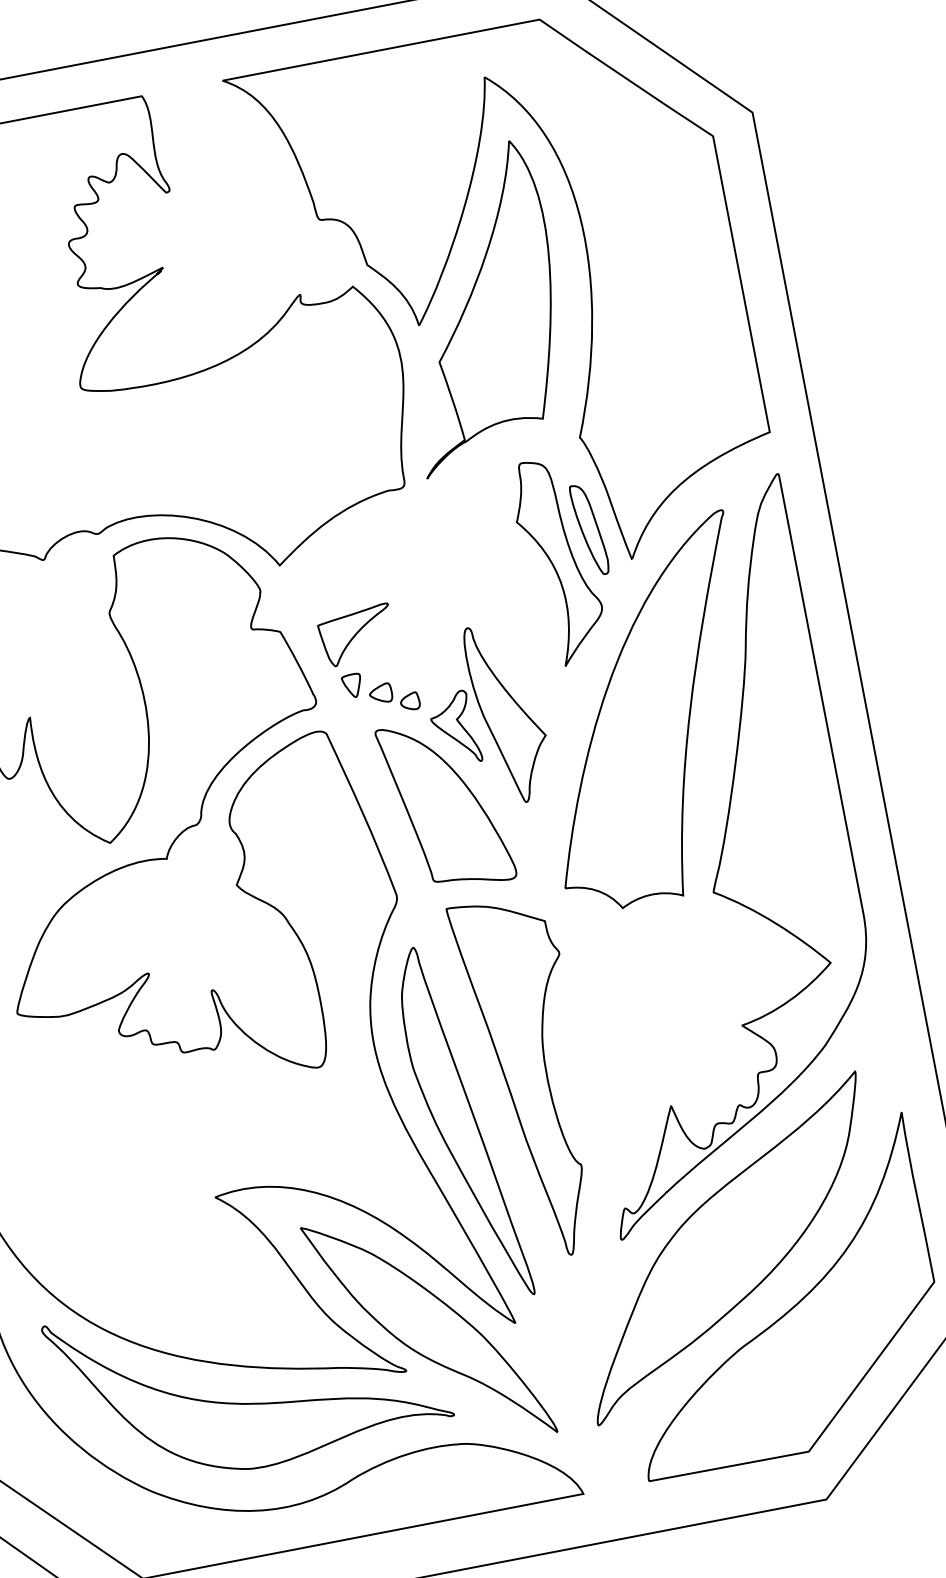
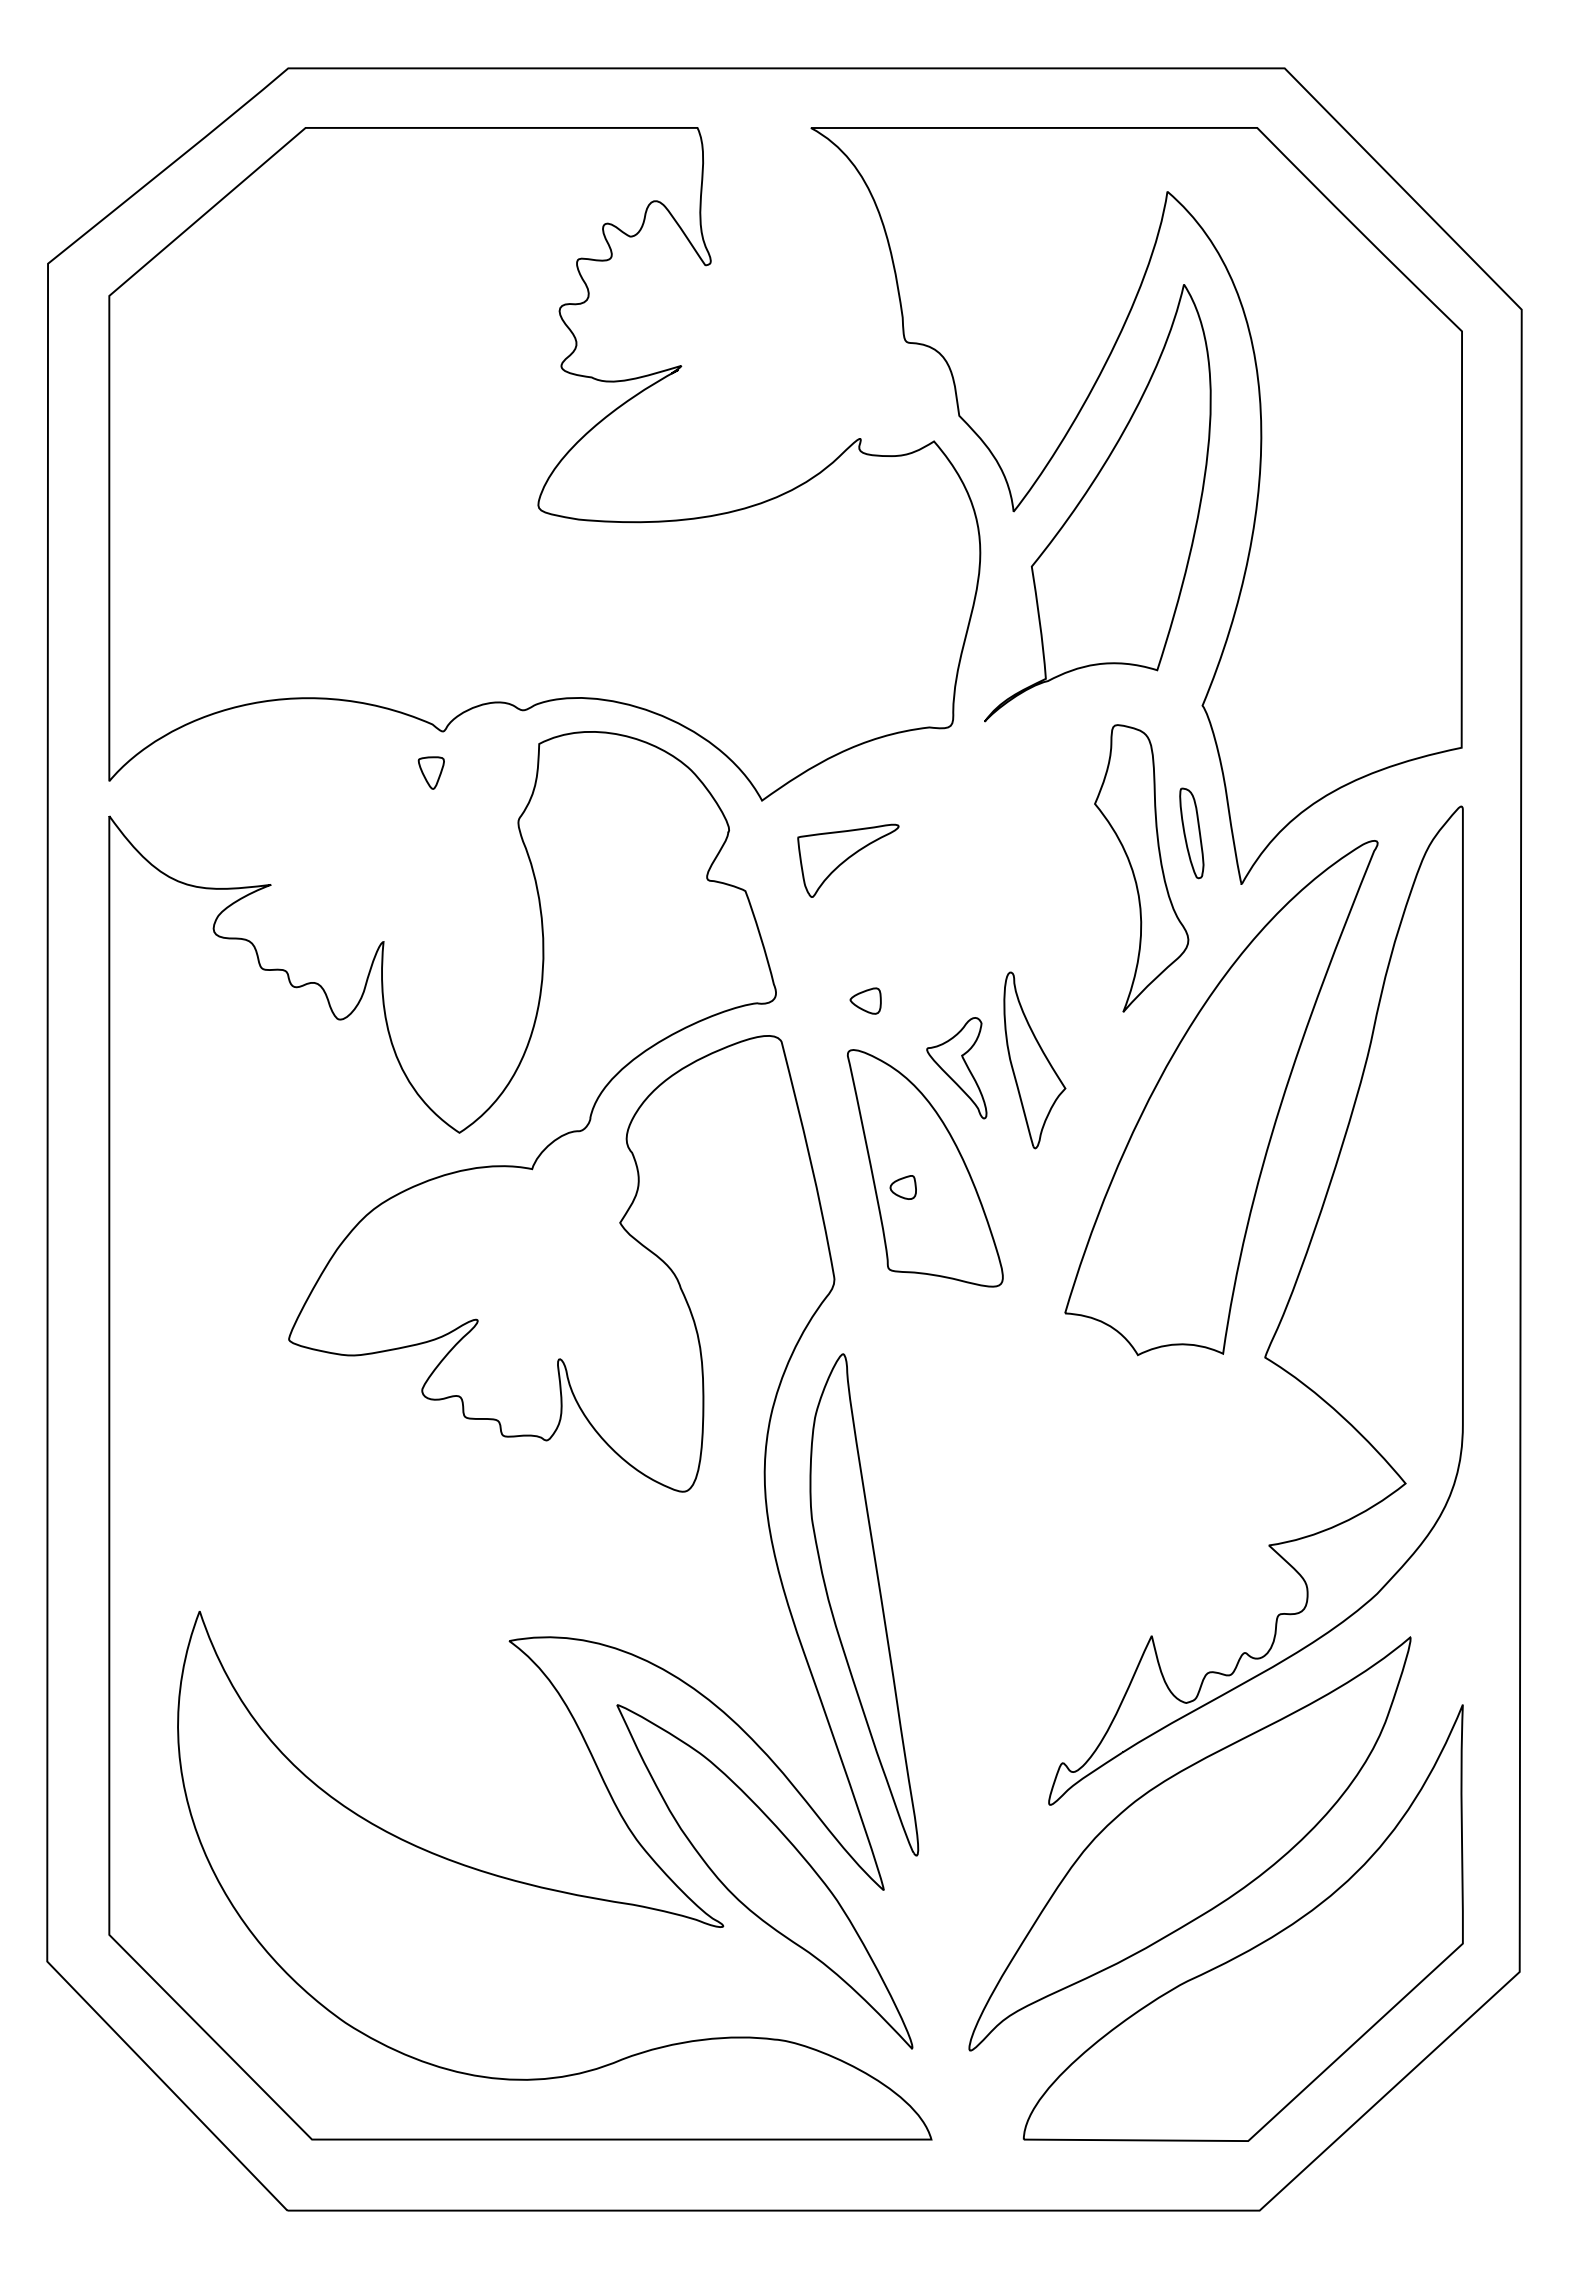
part: (589, 530) -> (1191, 833), size x0.7
part: (356, 635) -> (848, 860), moved
part: (351, 685) -> (430, 772), moved
part: (409, 701) -> (902, 1187), moved
part: (509, 712) -> (1034, 1060), size x0.7
part: (530, 1077) -> (968, 1560), removed
part: (247, 1403) -> (499, 1928), removed

